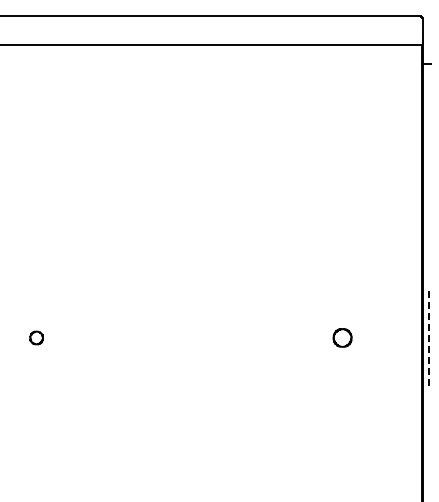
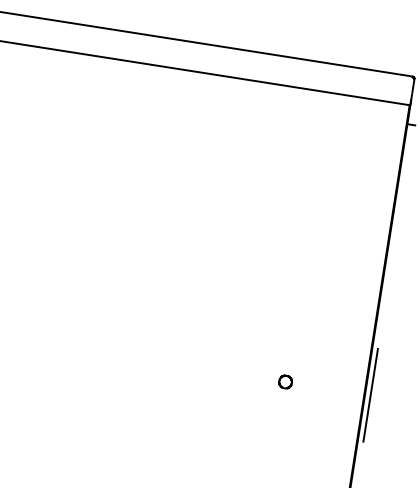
part: (342, 337) -> (285, 381), size x0.71
line: (428, 337) -> (370, 394), dashed -> solid

